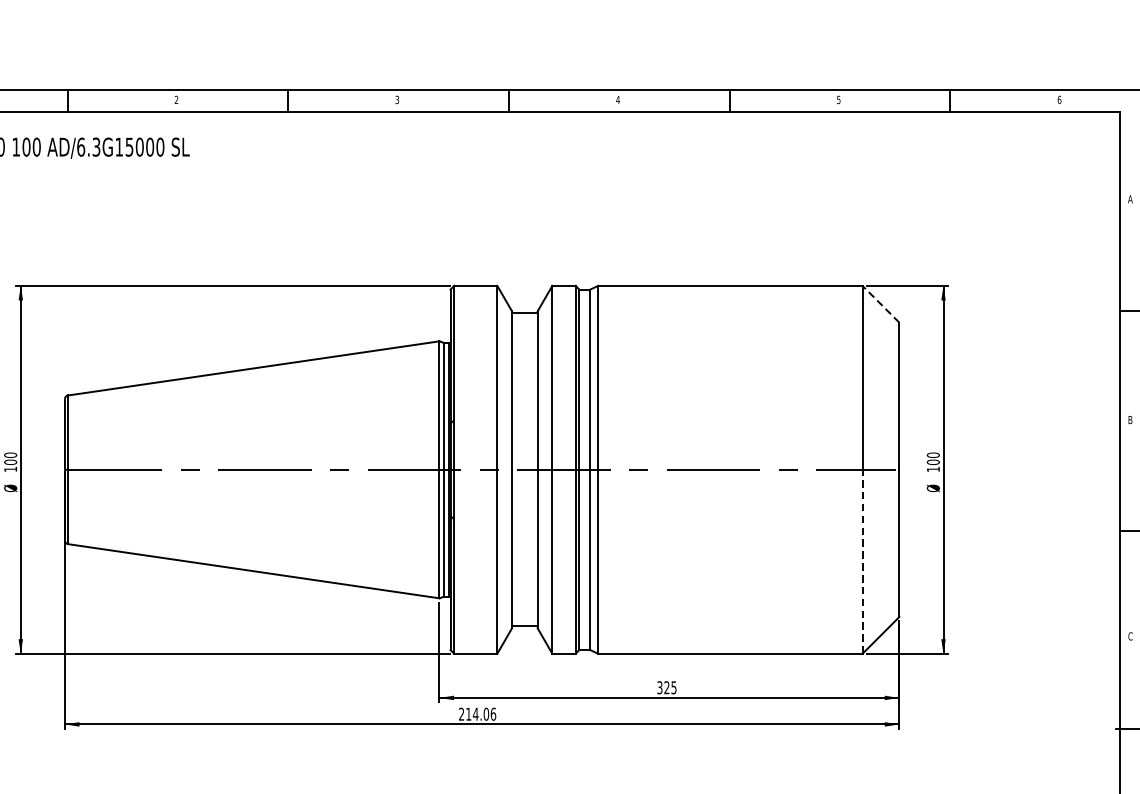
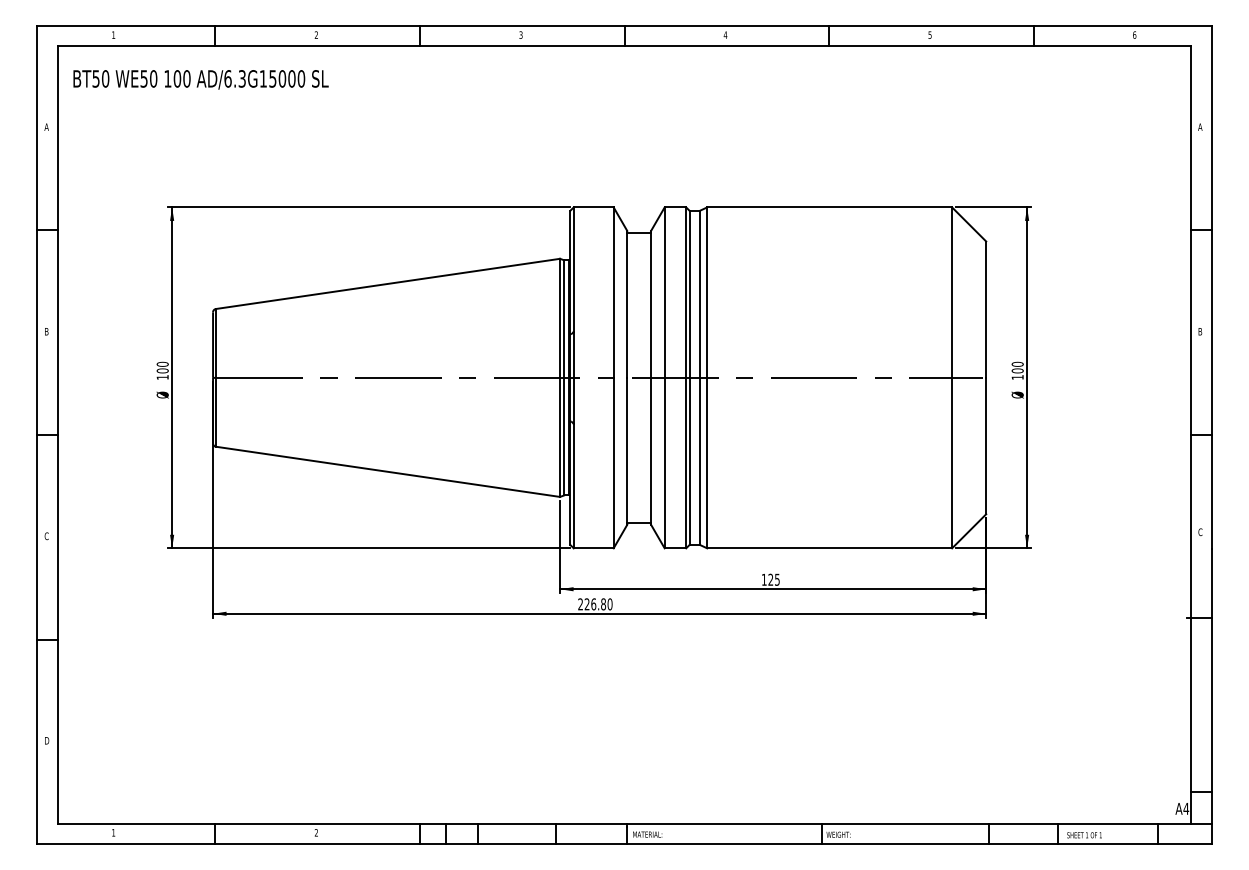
line: (880, 304) -> (968, 224), dashed -> solid
line: (862, 561) -> (952, 462), dashed -> solid
text: (659, 687) -> (763, 579), 325 -> 125
text: (480, 714) -> (598, 604), 214.06 -> 226.80

